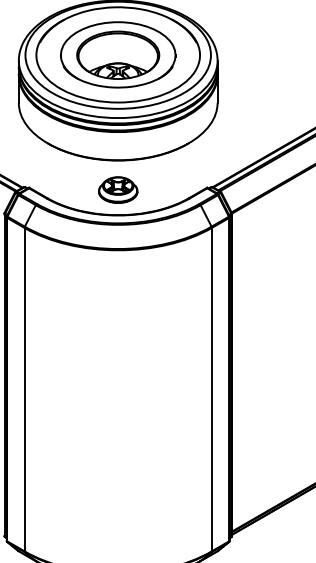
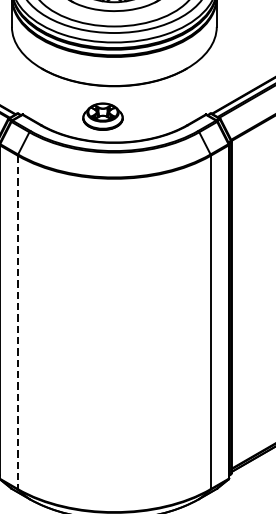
part: (118, 189) -> (103, 116), moved
line: (24, 389) -> (17, 322), solid -> dashed

